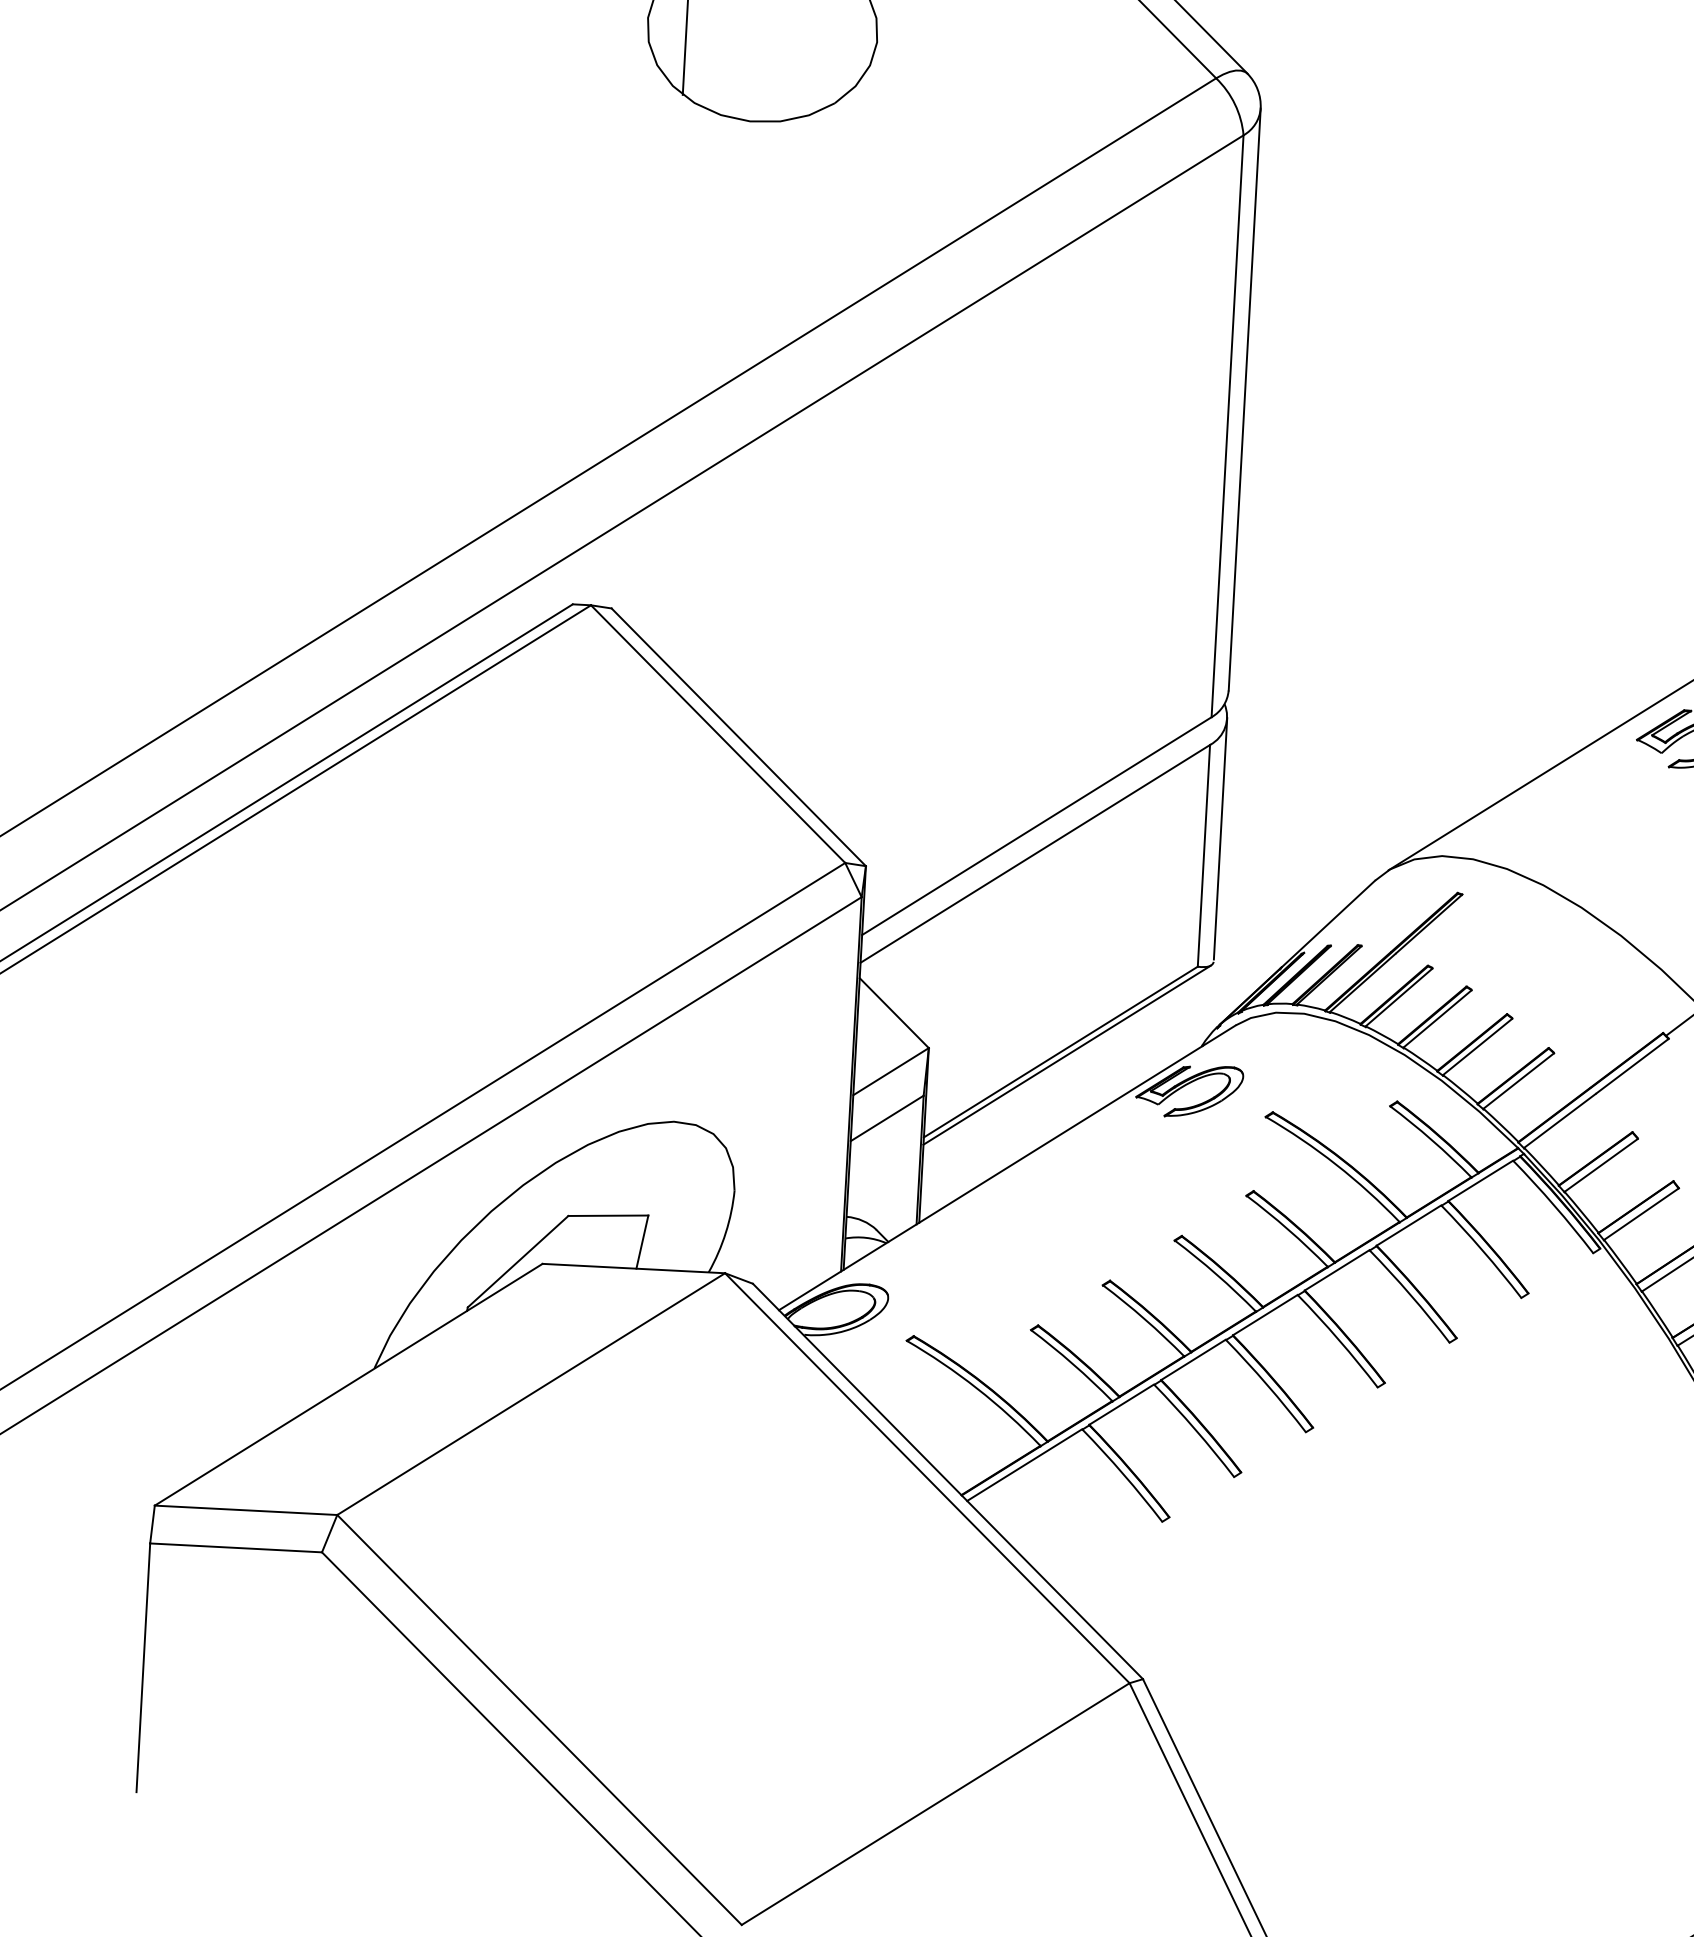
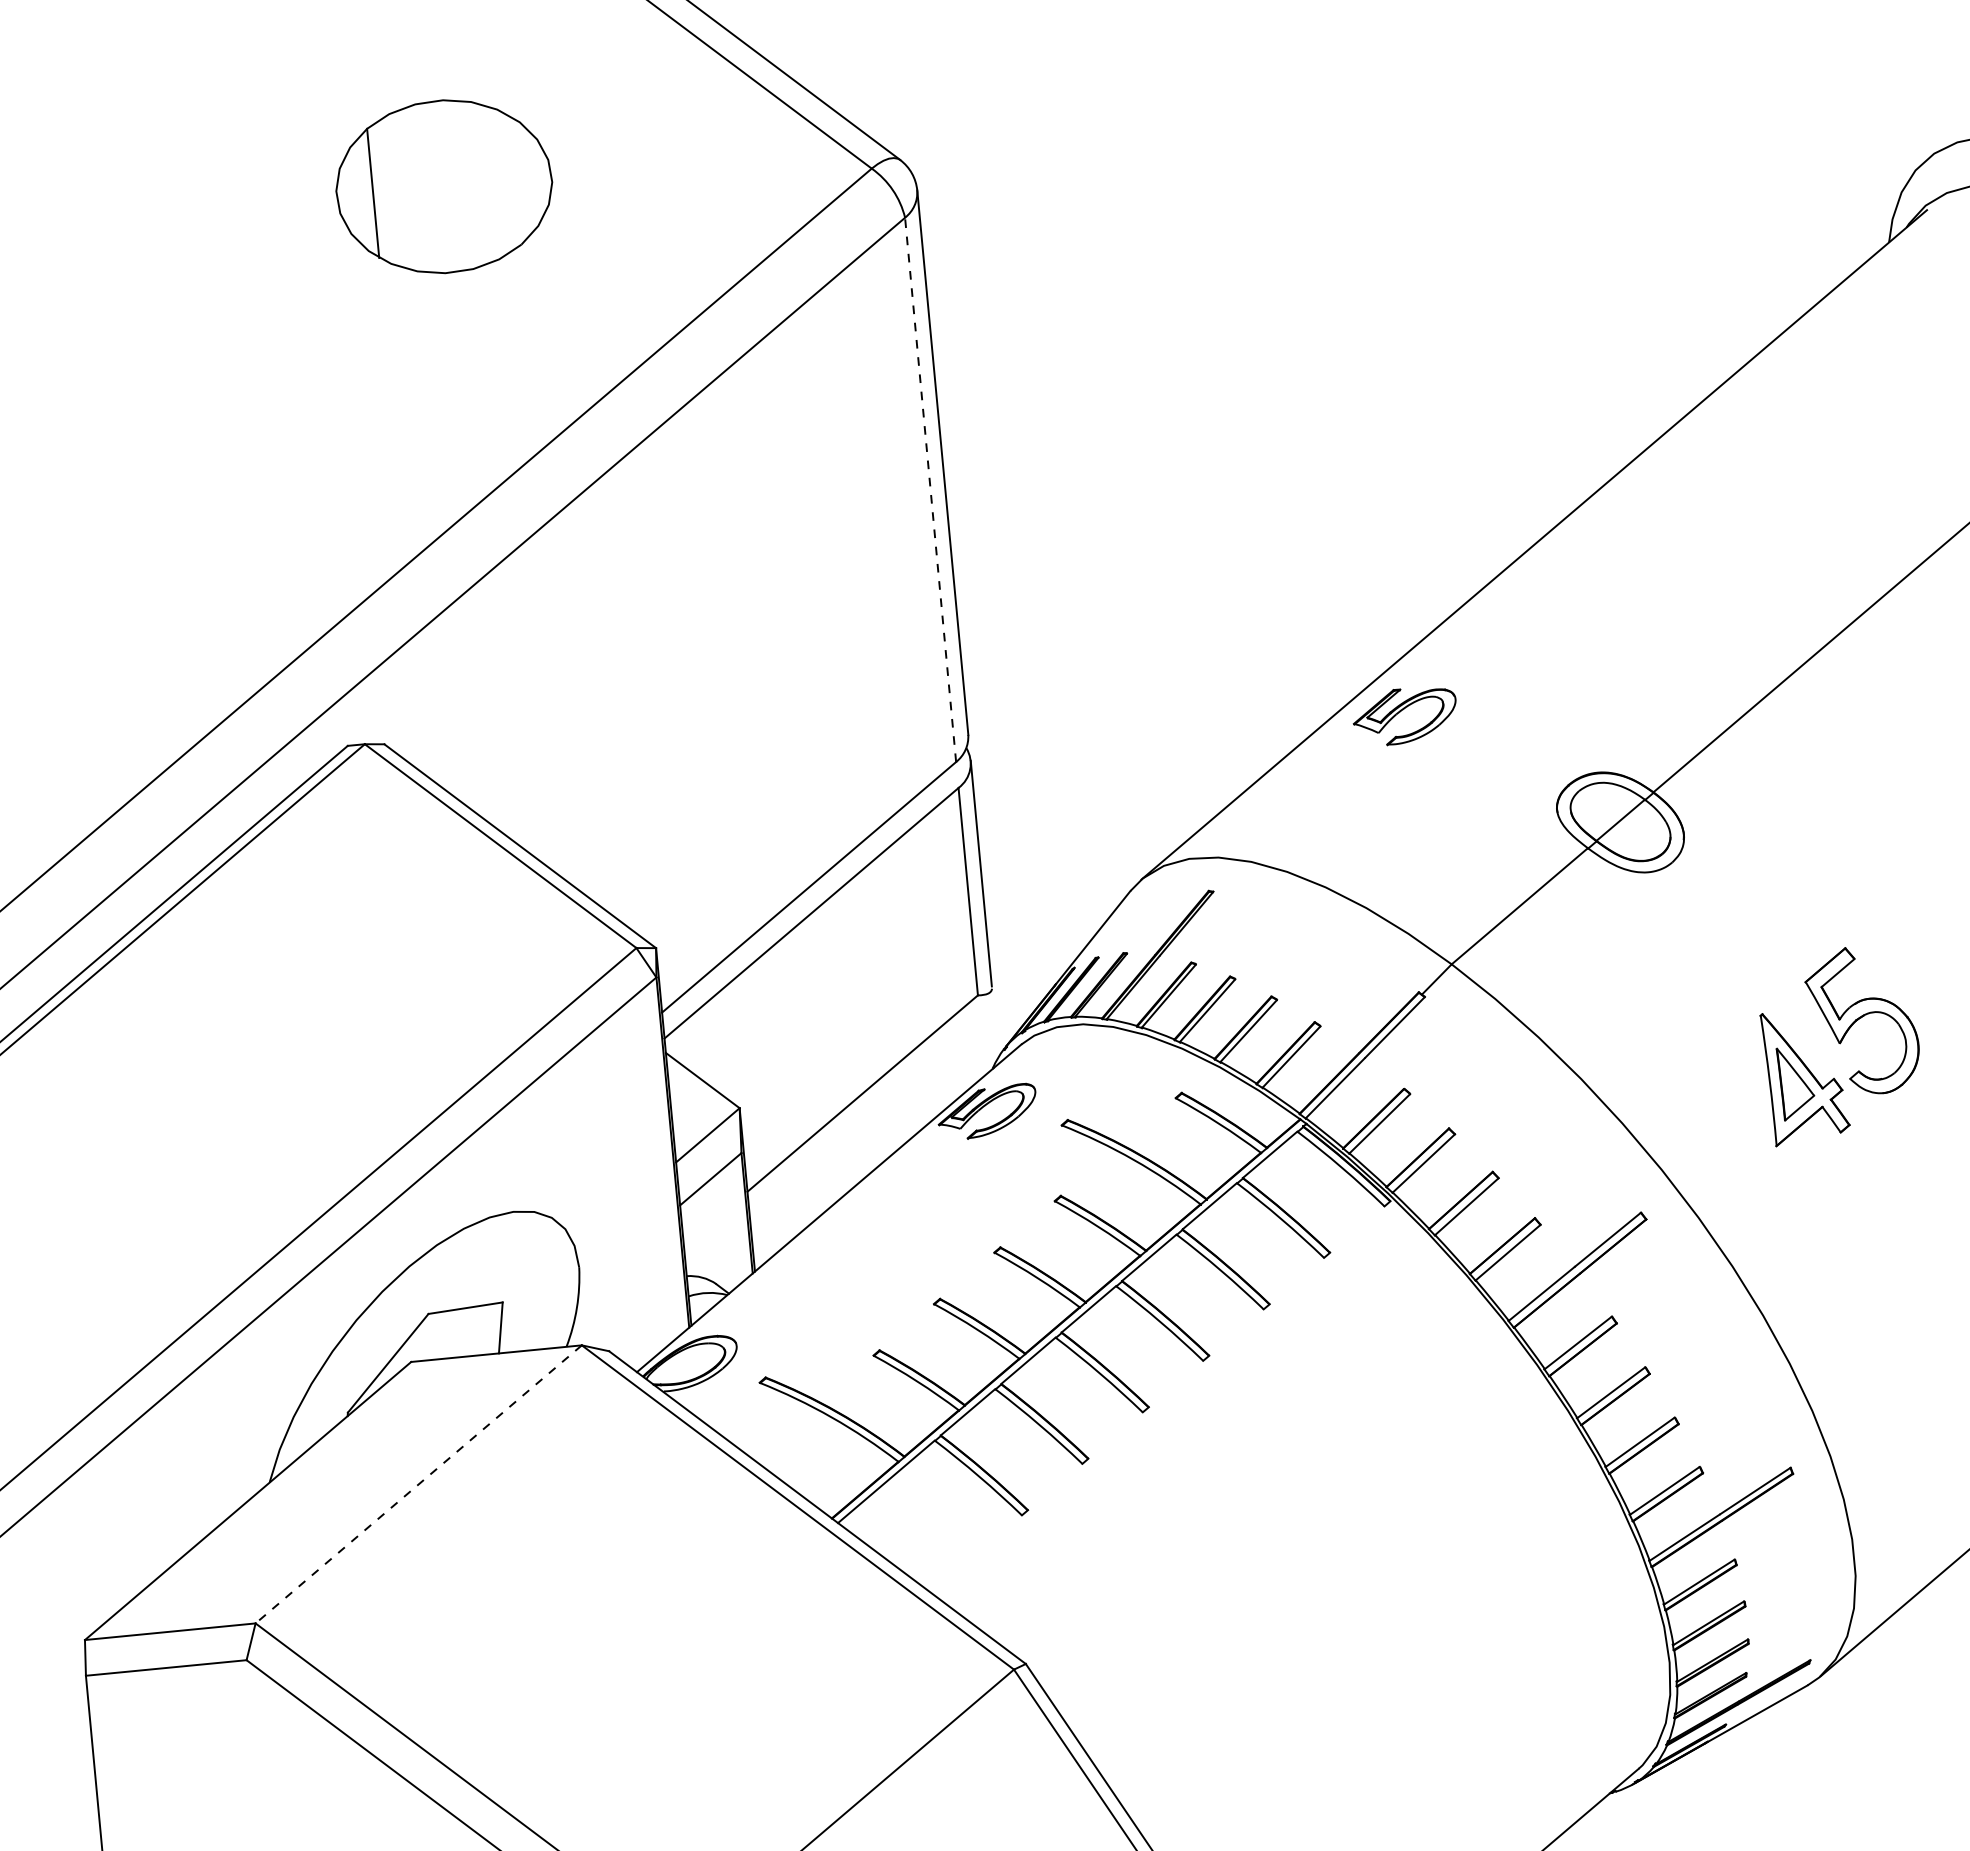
line: (1227, 425) -> (930, 489), solid -> dashed
line: (1066, 1054) -> (868, 1095), removed
line: (530, 1394) -> (418, 1484), solid -> dashed

